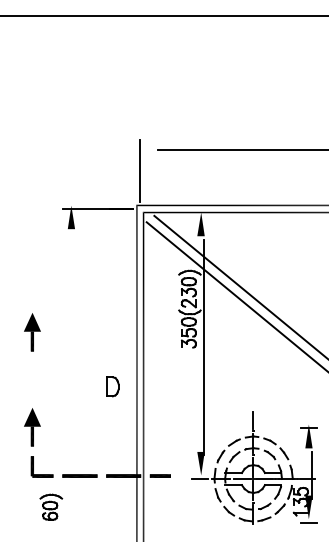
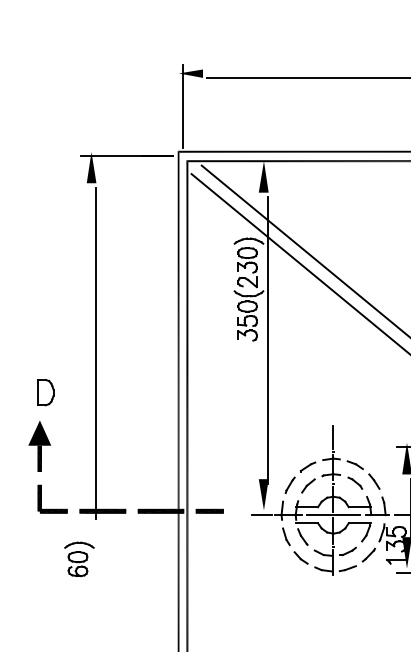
fill: (146, 146) -> (191, 73), added
part: (32, 332) -> (39, 320), removed
line: (74, 356) -> (95, 352), added
part: (112, 386) -> (45, 392), moved
part: (51, 506) -> (79, 558), moved

